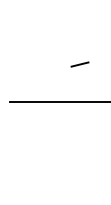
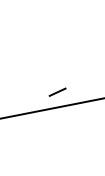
line: (79, 64) -> (57, 92), moved

